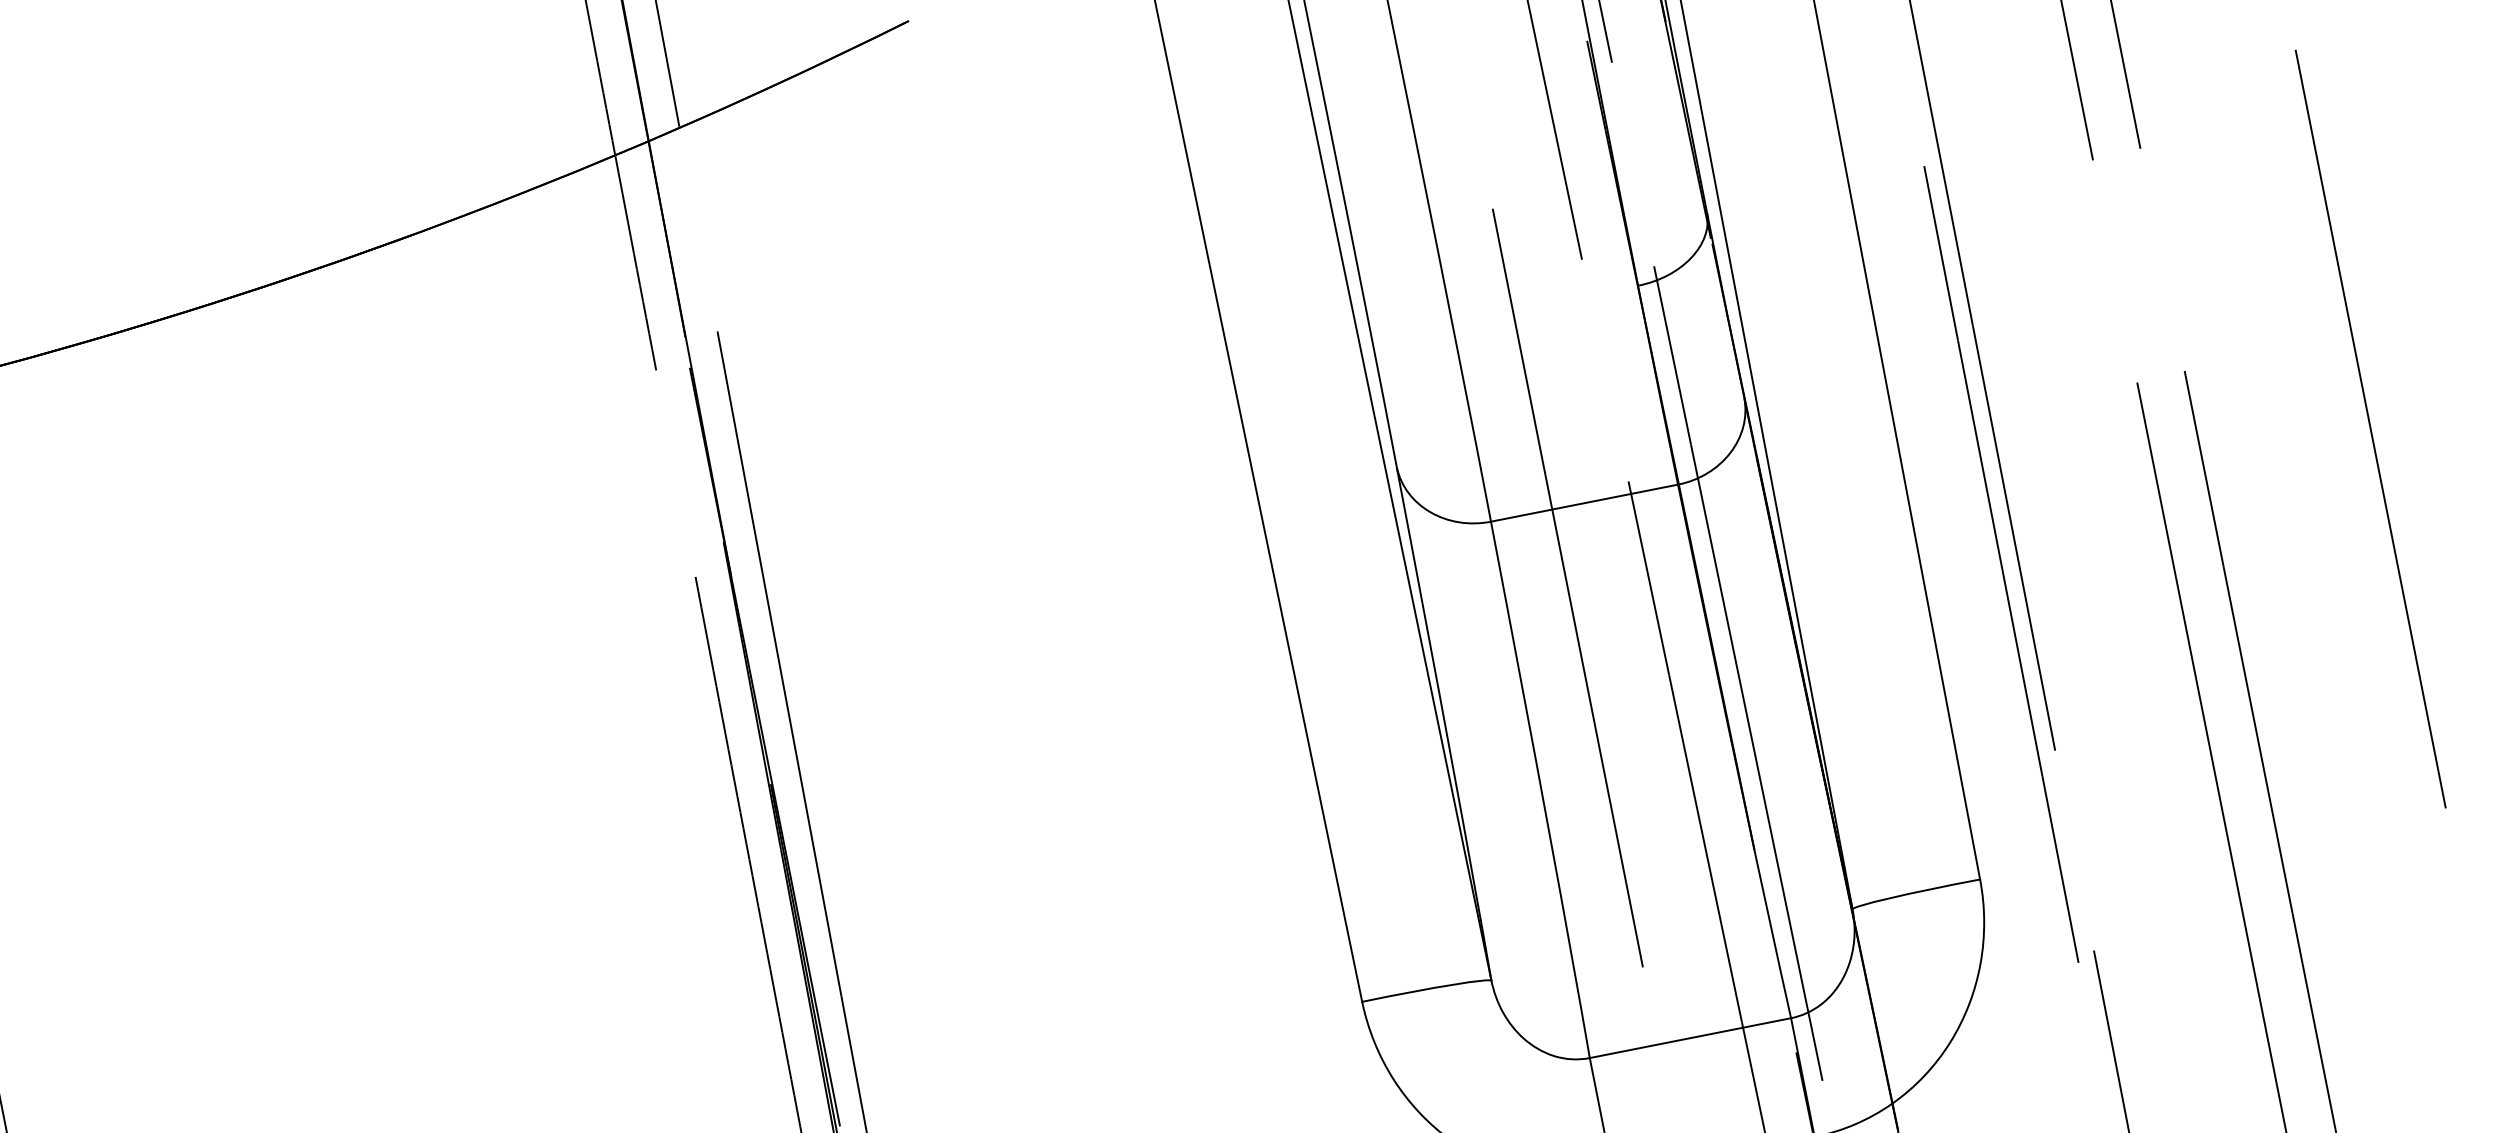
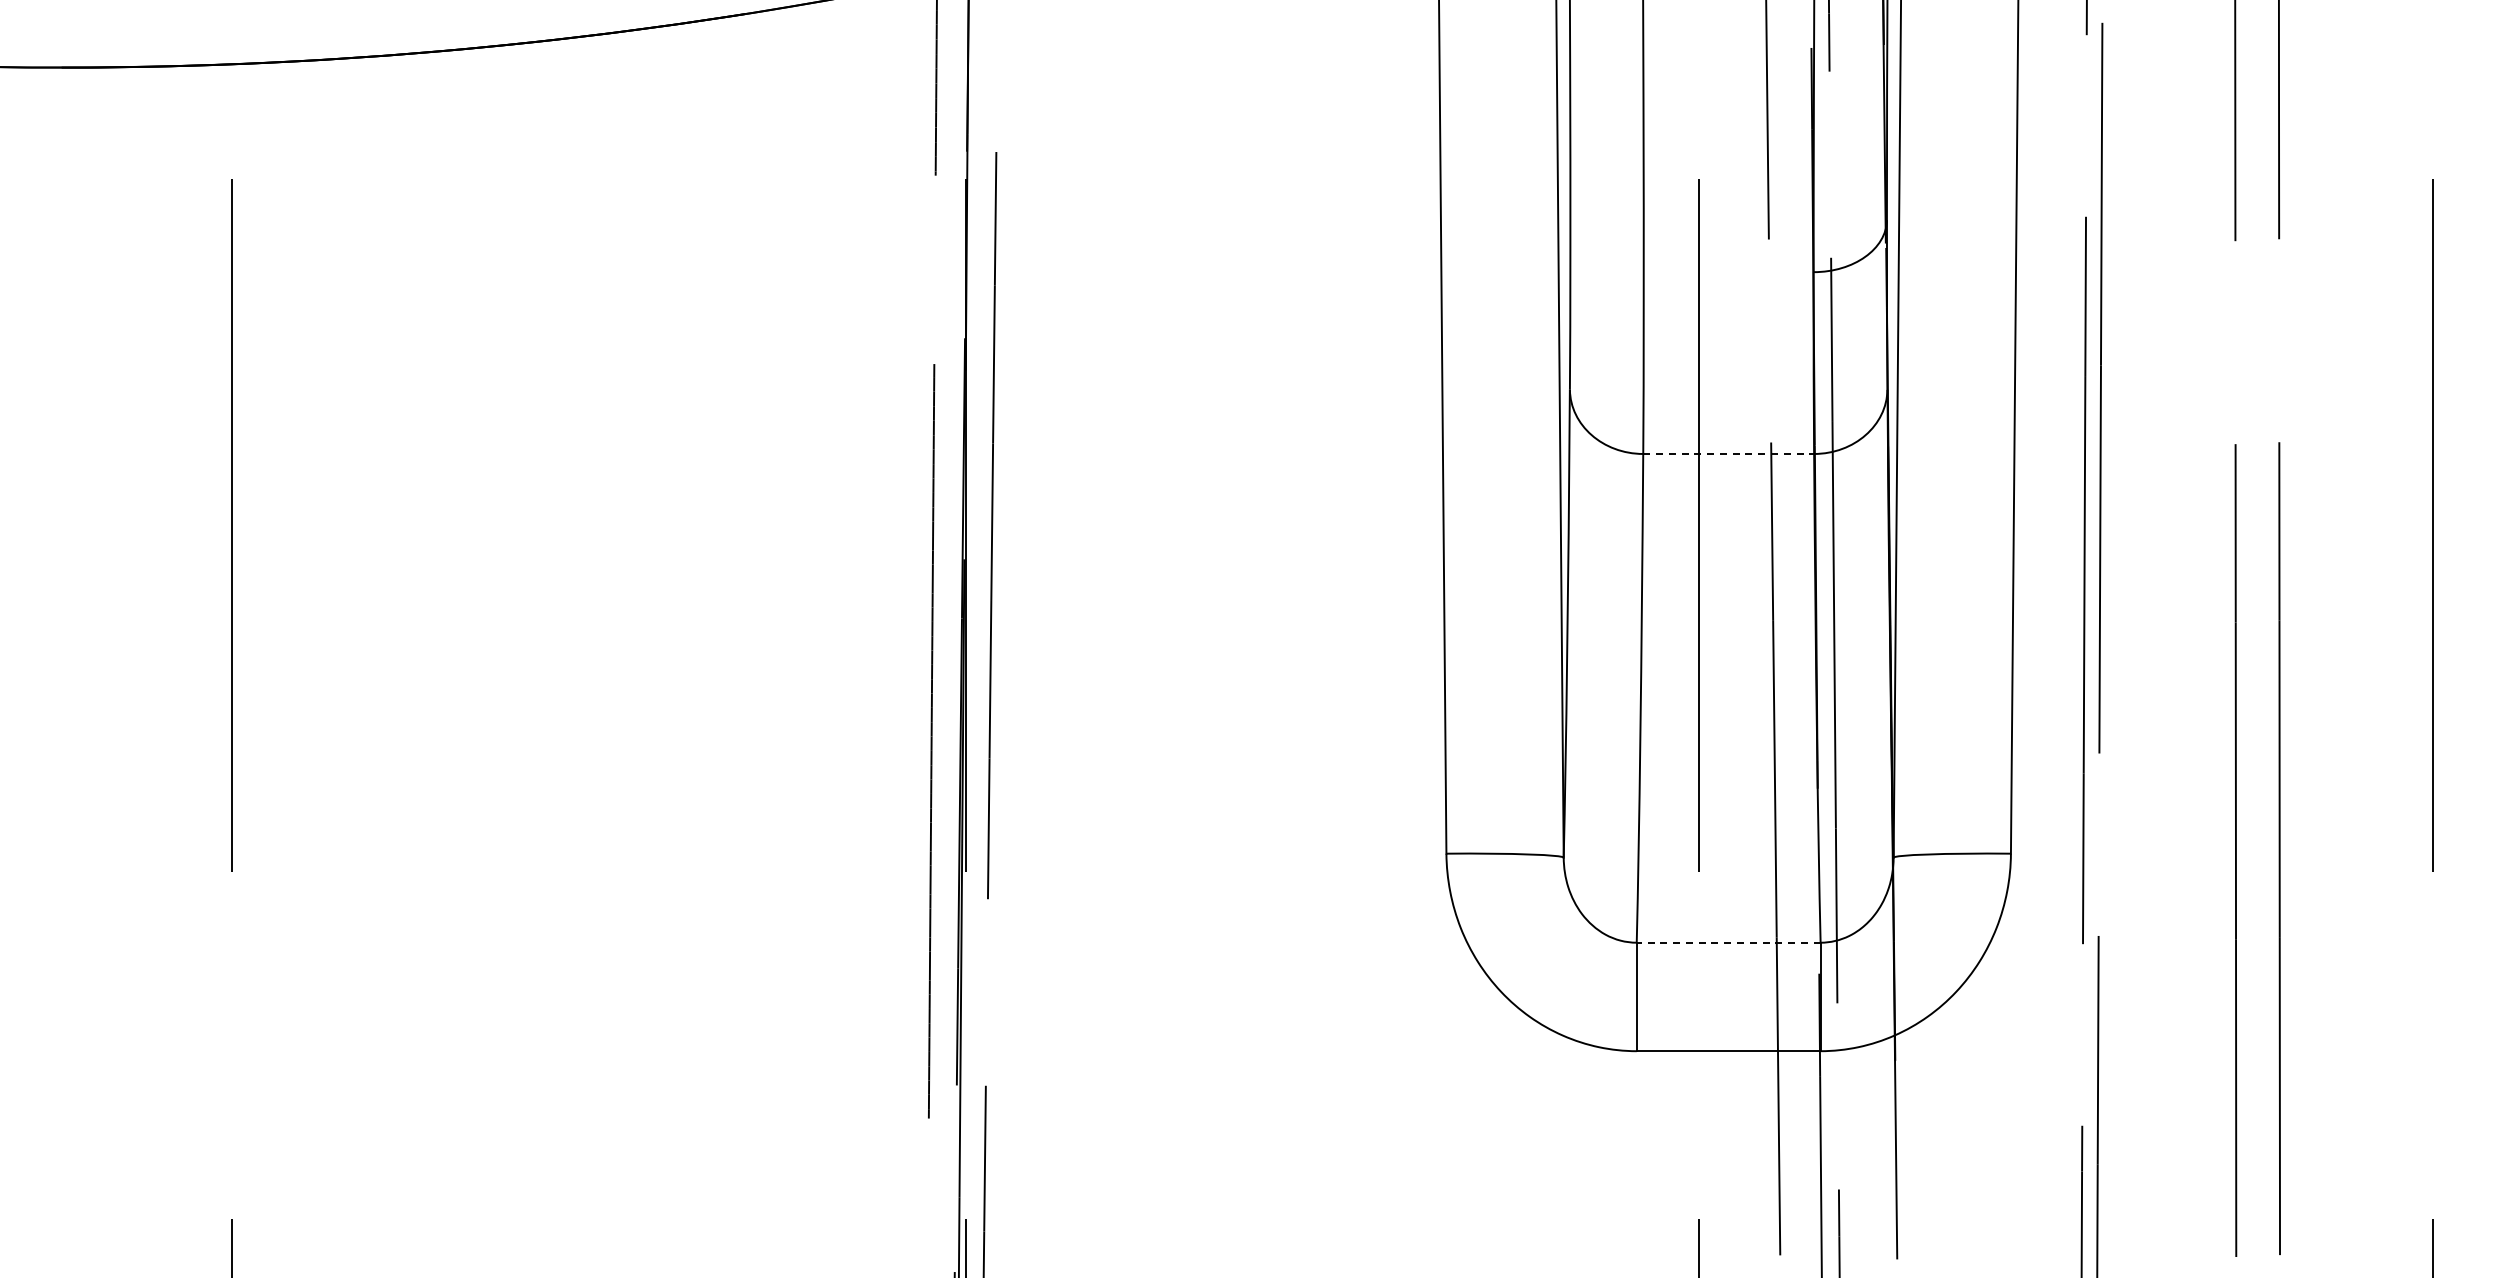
line: (1585, 502) -> (1729, 453), solid -> dashed
line: (1690, 1037) -> (1728, 942), solid -> dashed

